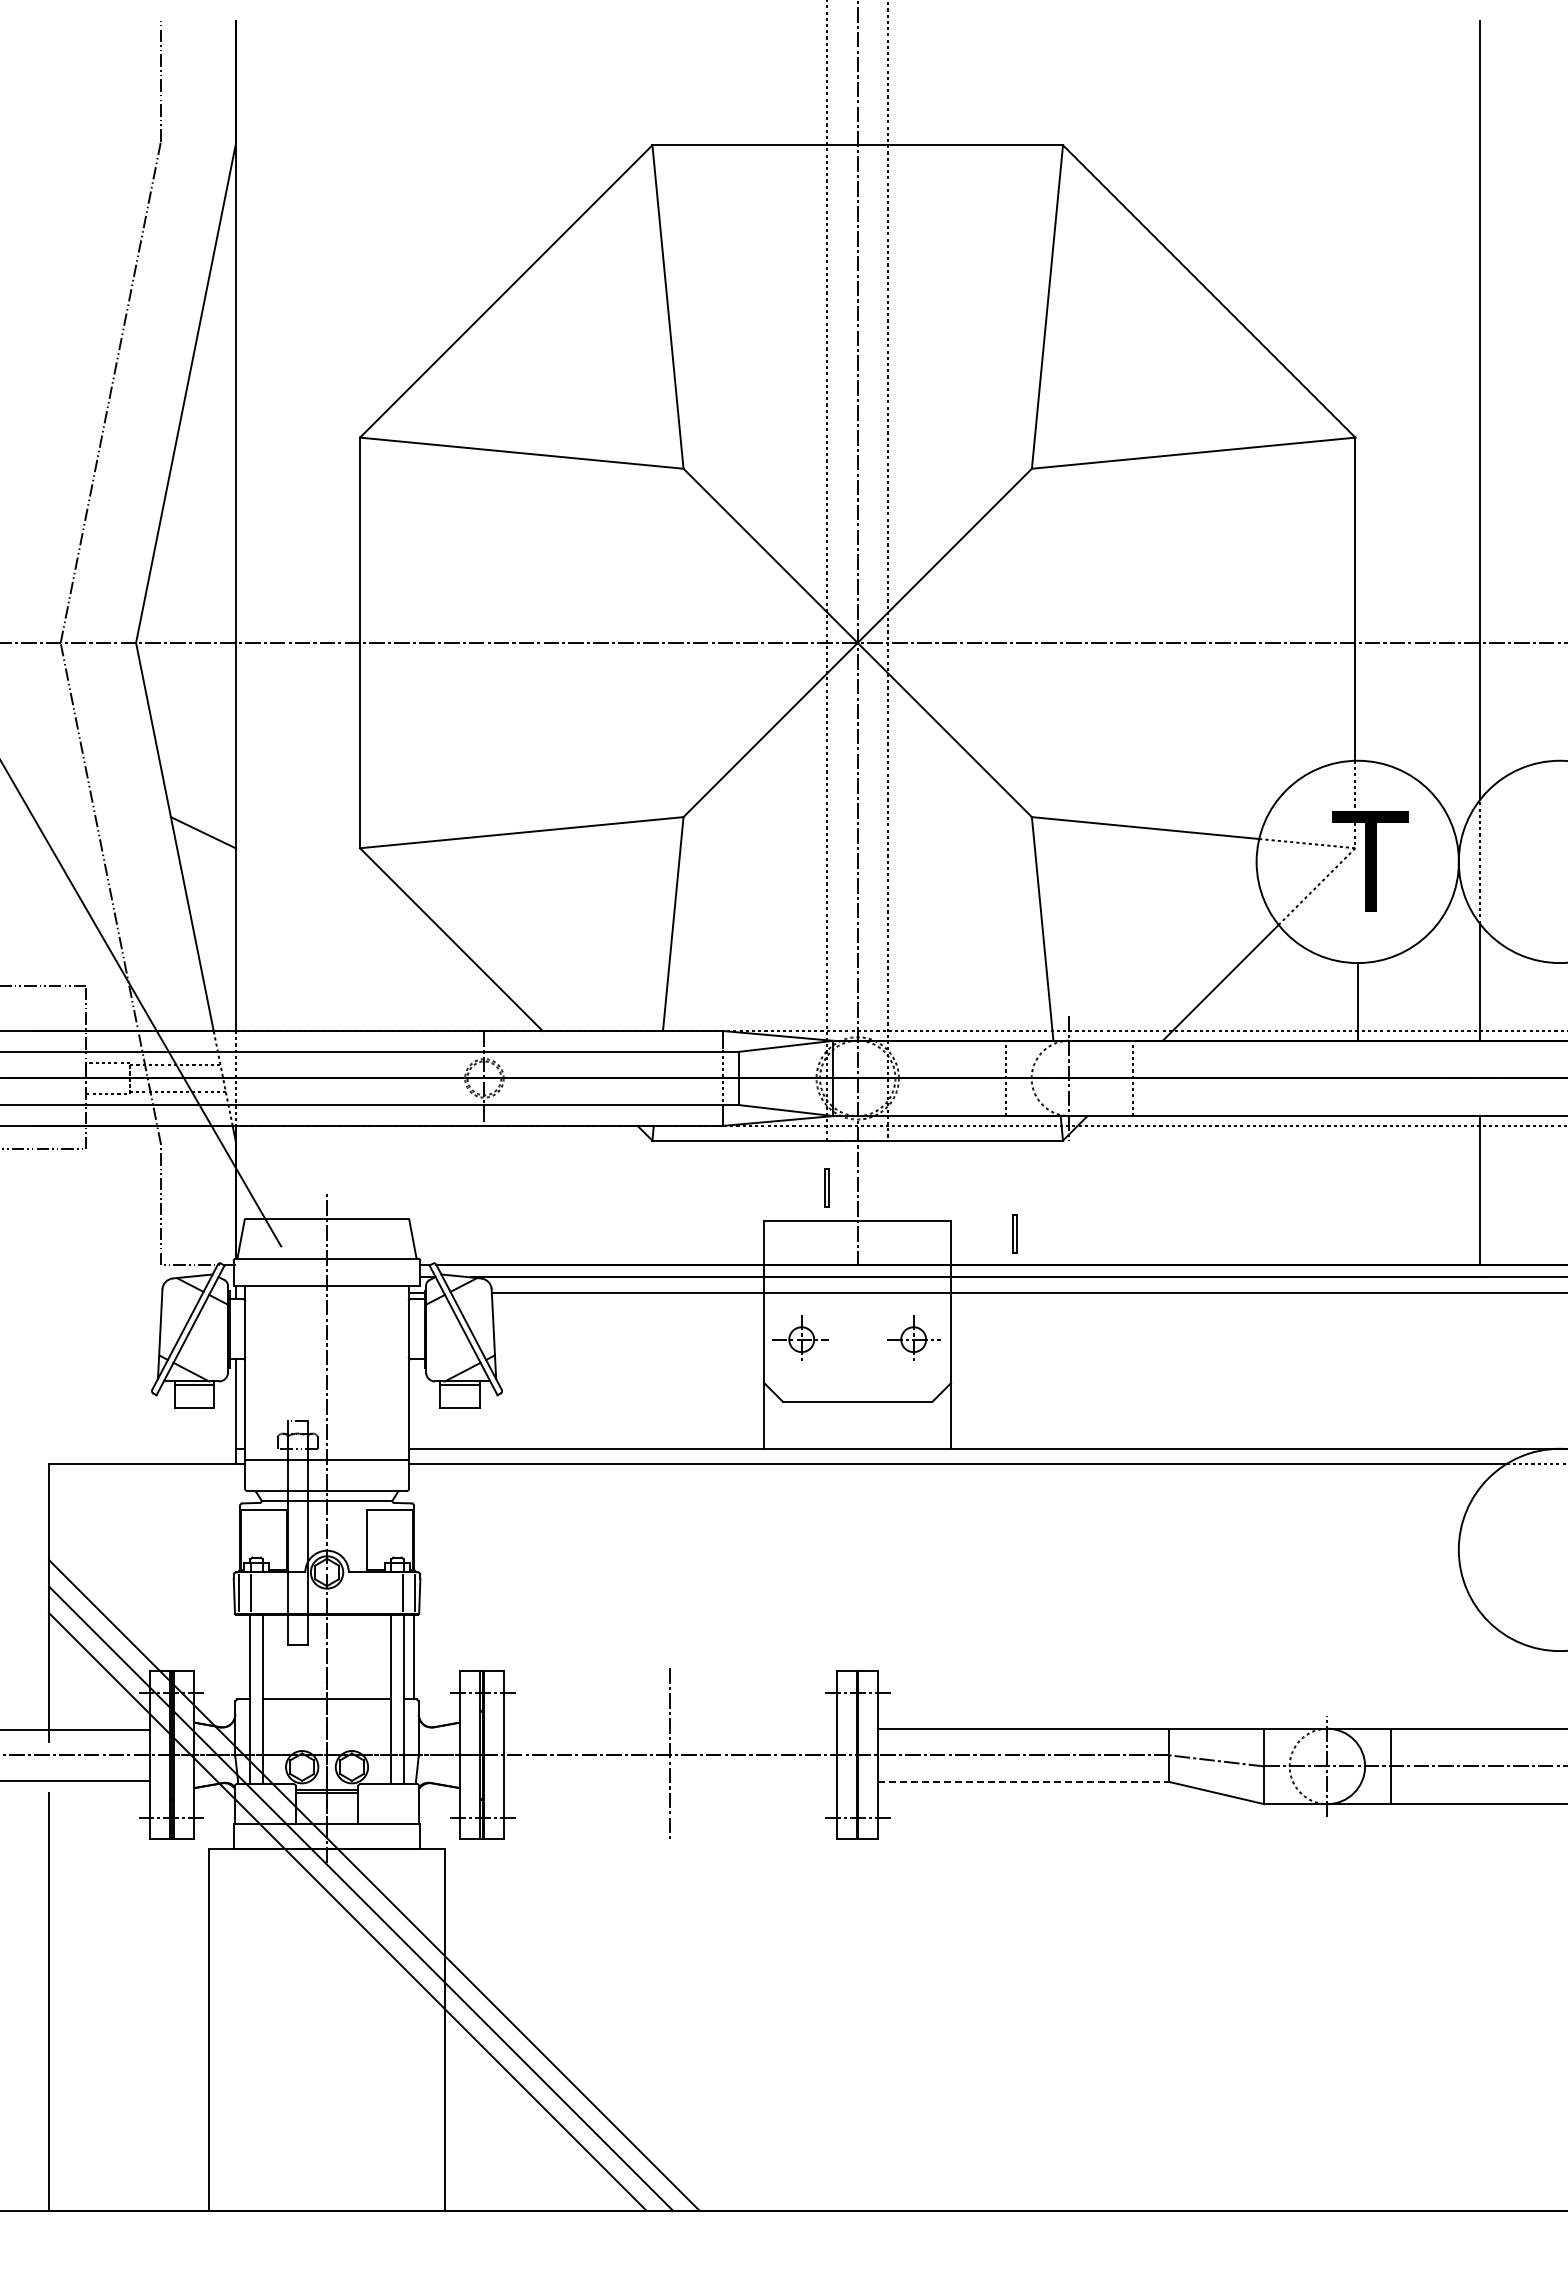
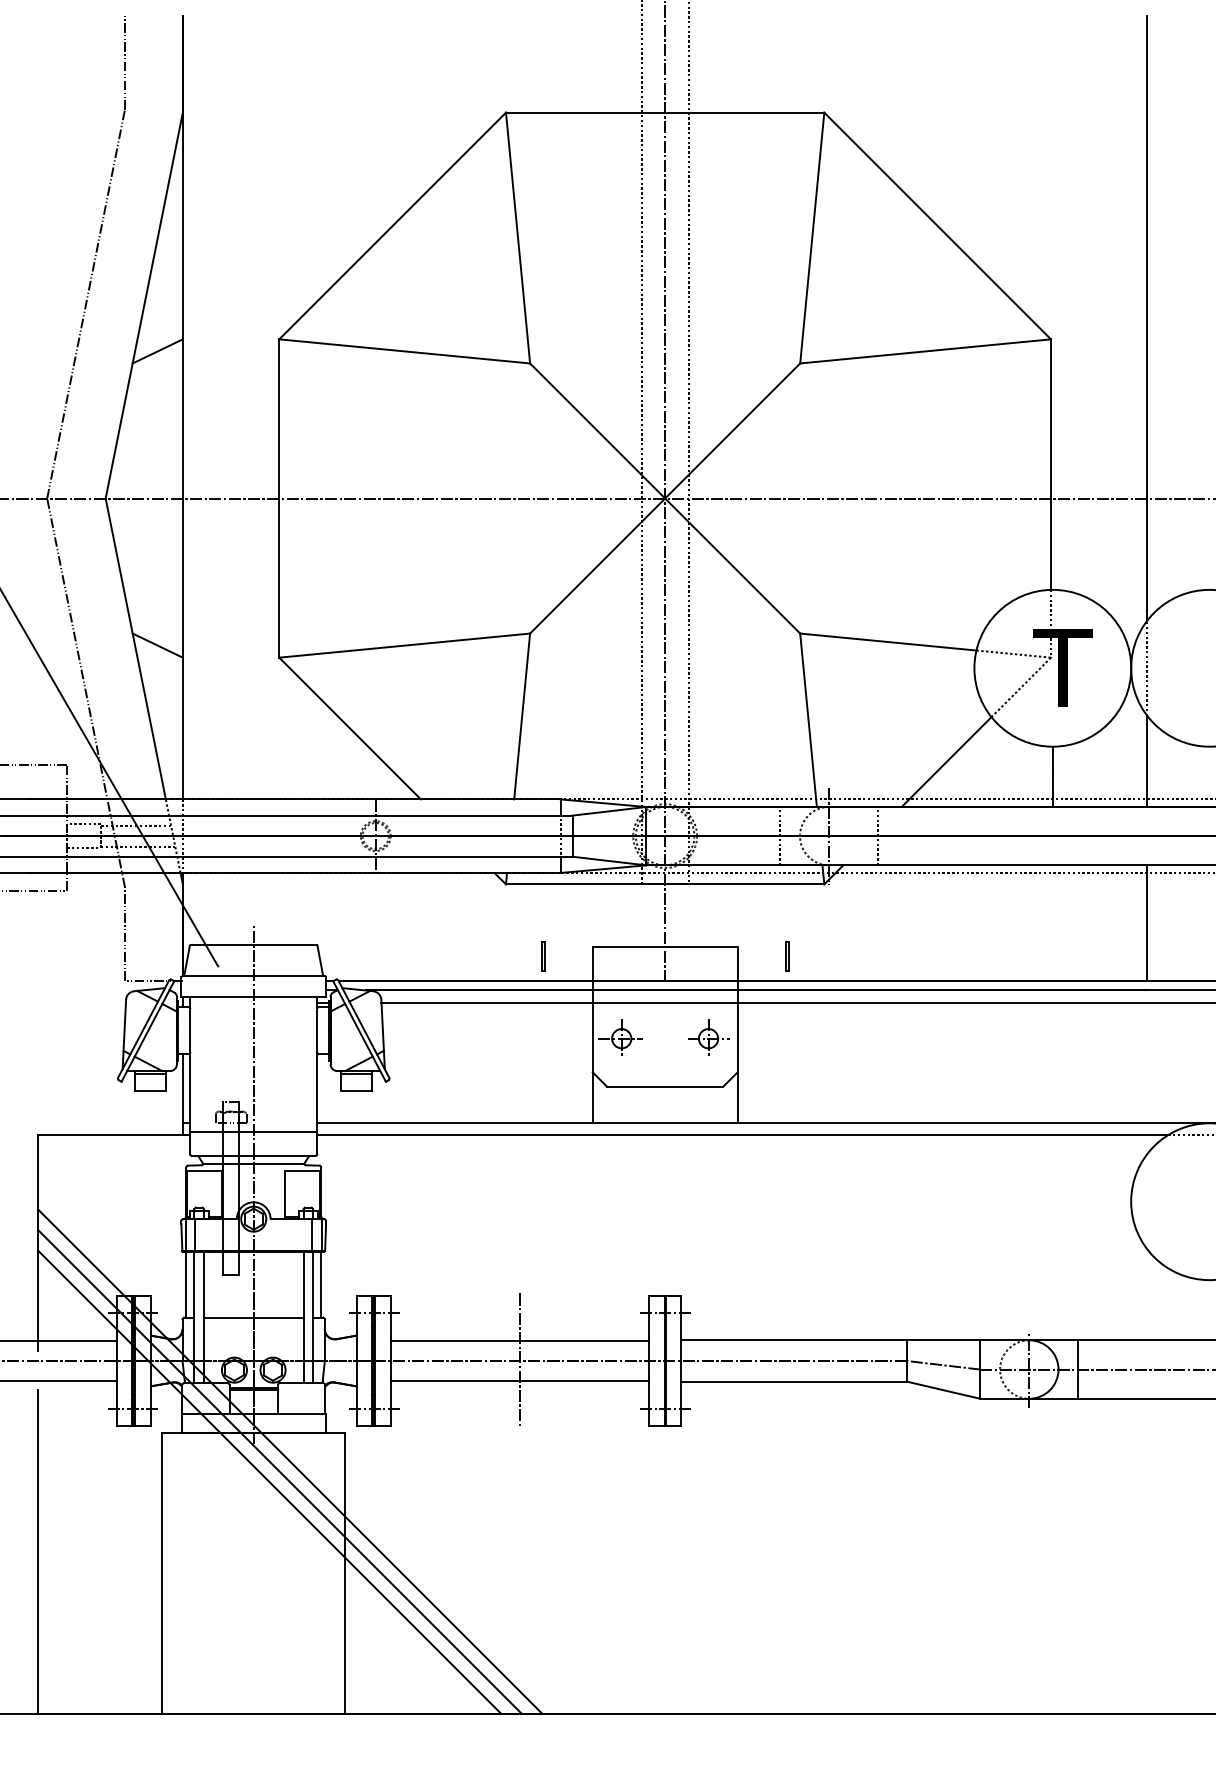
line: (202, 452) -> (157, 350), added
part: (826, 1187) -> (542, 956), moved
line: (239, 1656) -> (185, 1284), added
line: (670, 1729) -> (520, 1340), added
line: (670, 1780) -> (520, 1380), added
line: (1023, 1782) -> (793, 1382), dashed -> solid

